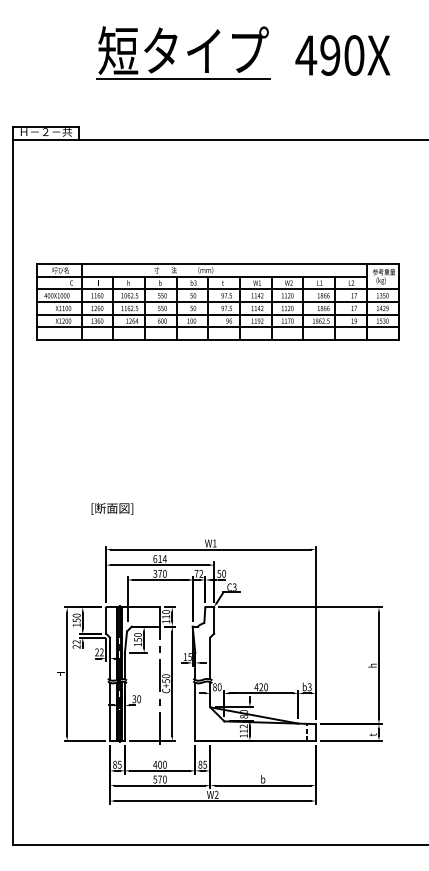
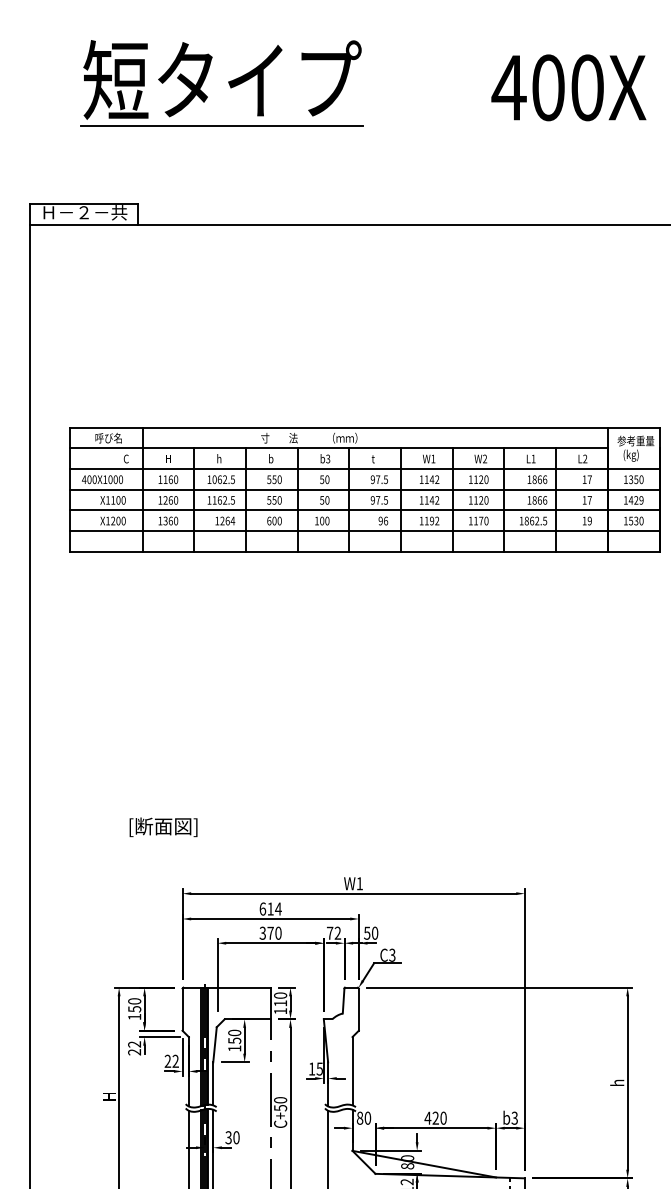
part: (183, 52) -> (222, 82), moved
text: (330, 55) -> (548, 87), 490X -> 400X
text: (112, 508) -> (163, 826), moved

